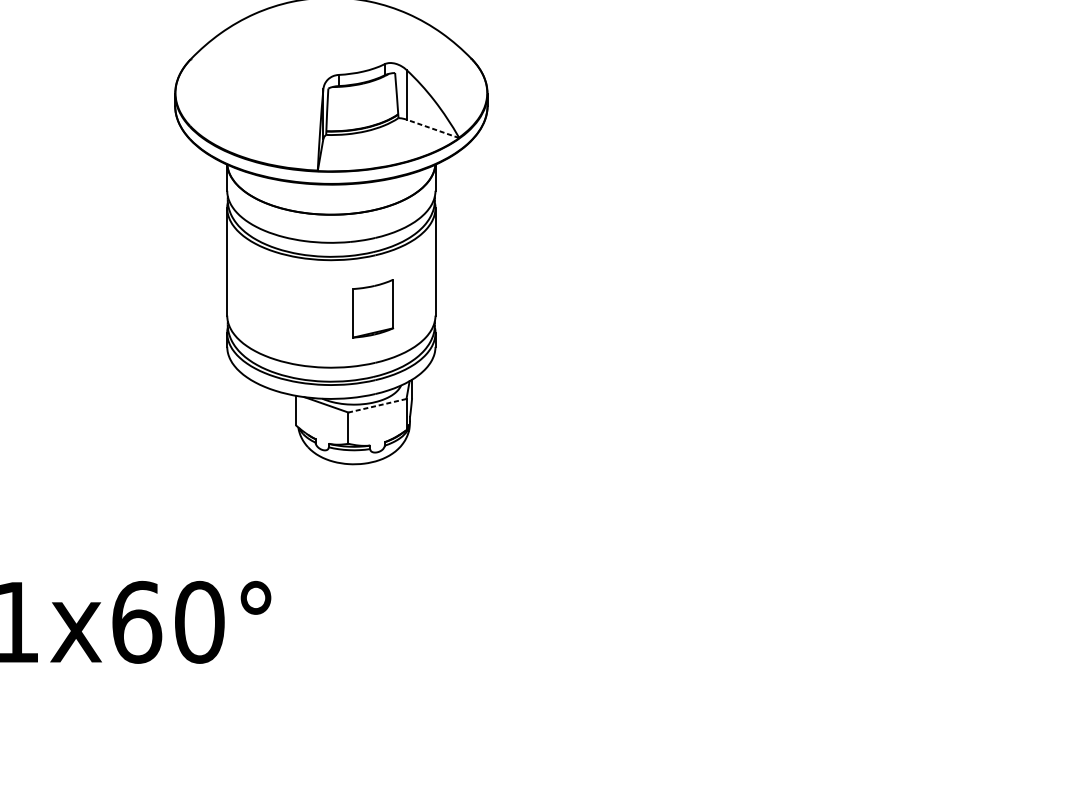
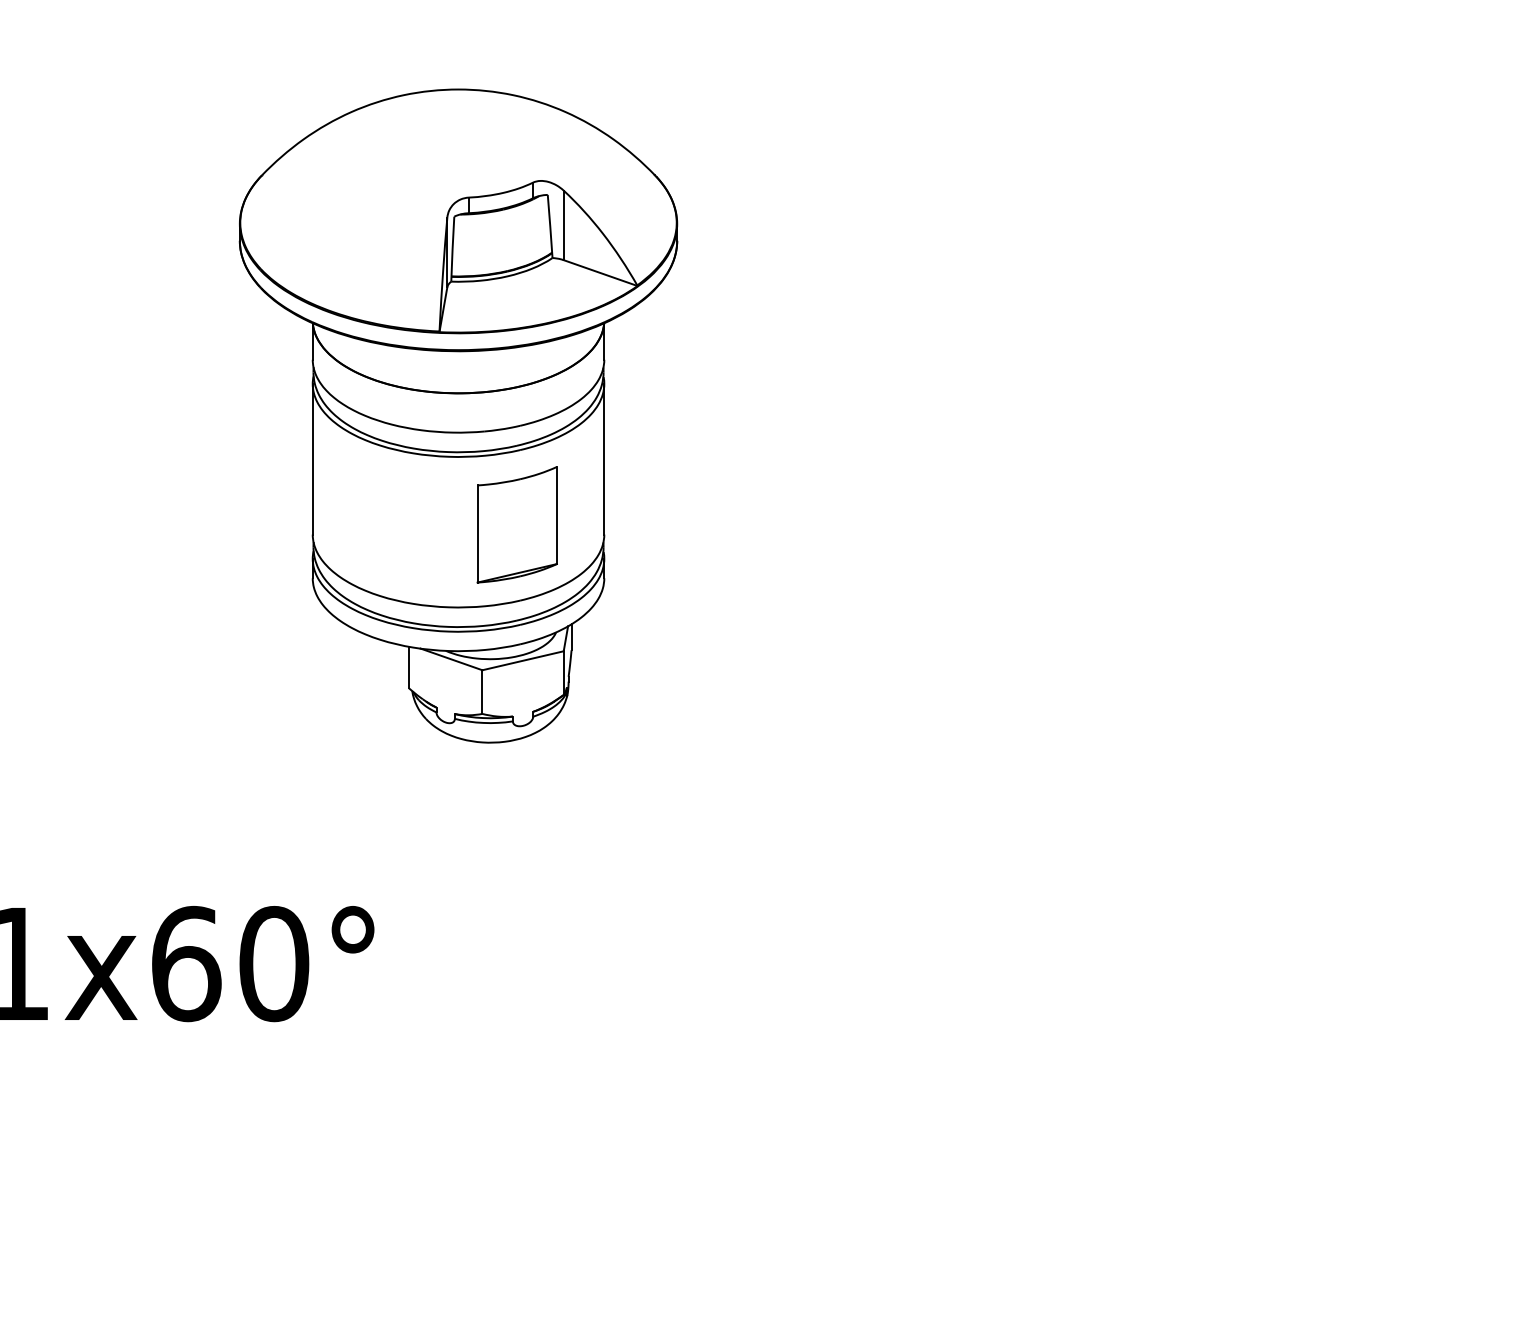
line: (432, 128) -> (600, 272), dashed -> solid
part: (372, 308) -> (516, 524), size x1.43
line: (377, 405) -> (523, 660), dashed -> solid

